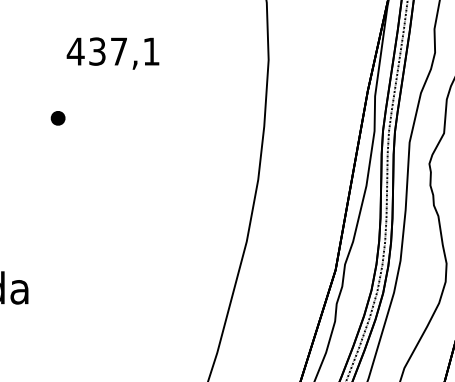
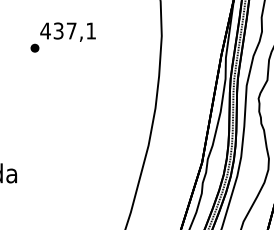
part: (57, 117) -> (34, 47), moved

